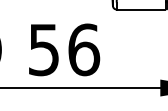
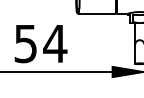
text: (84, 49) -> (55, 43), 56 -> 54

